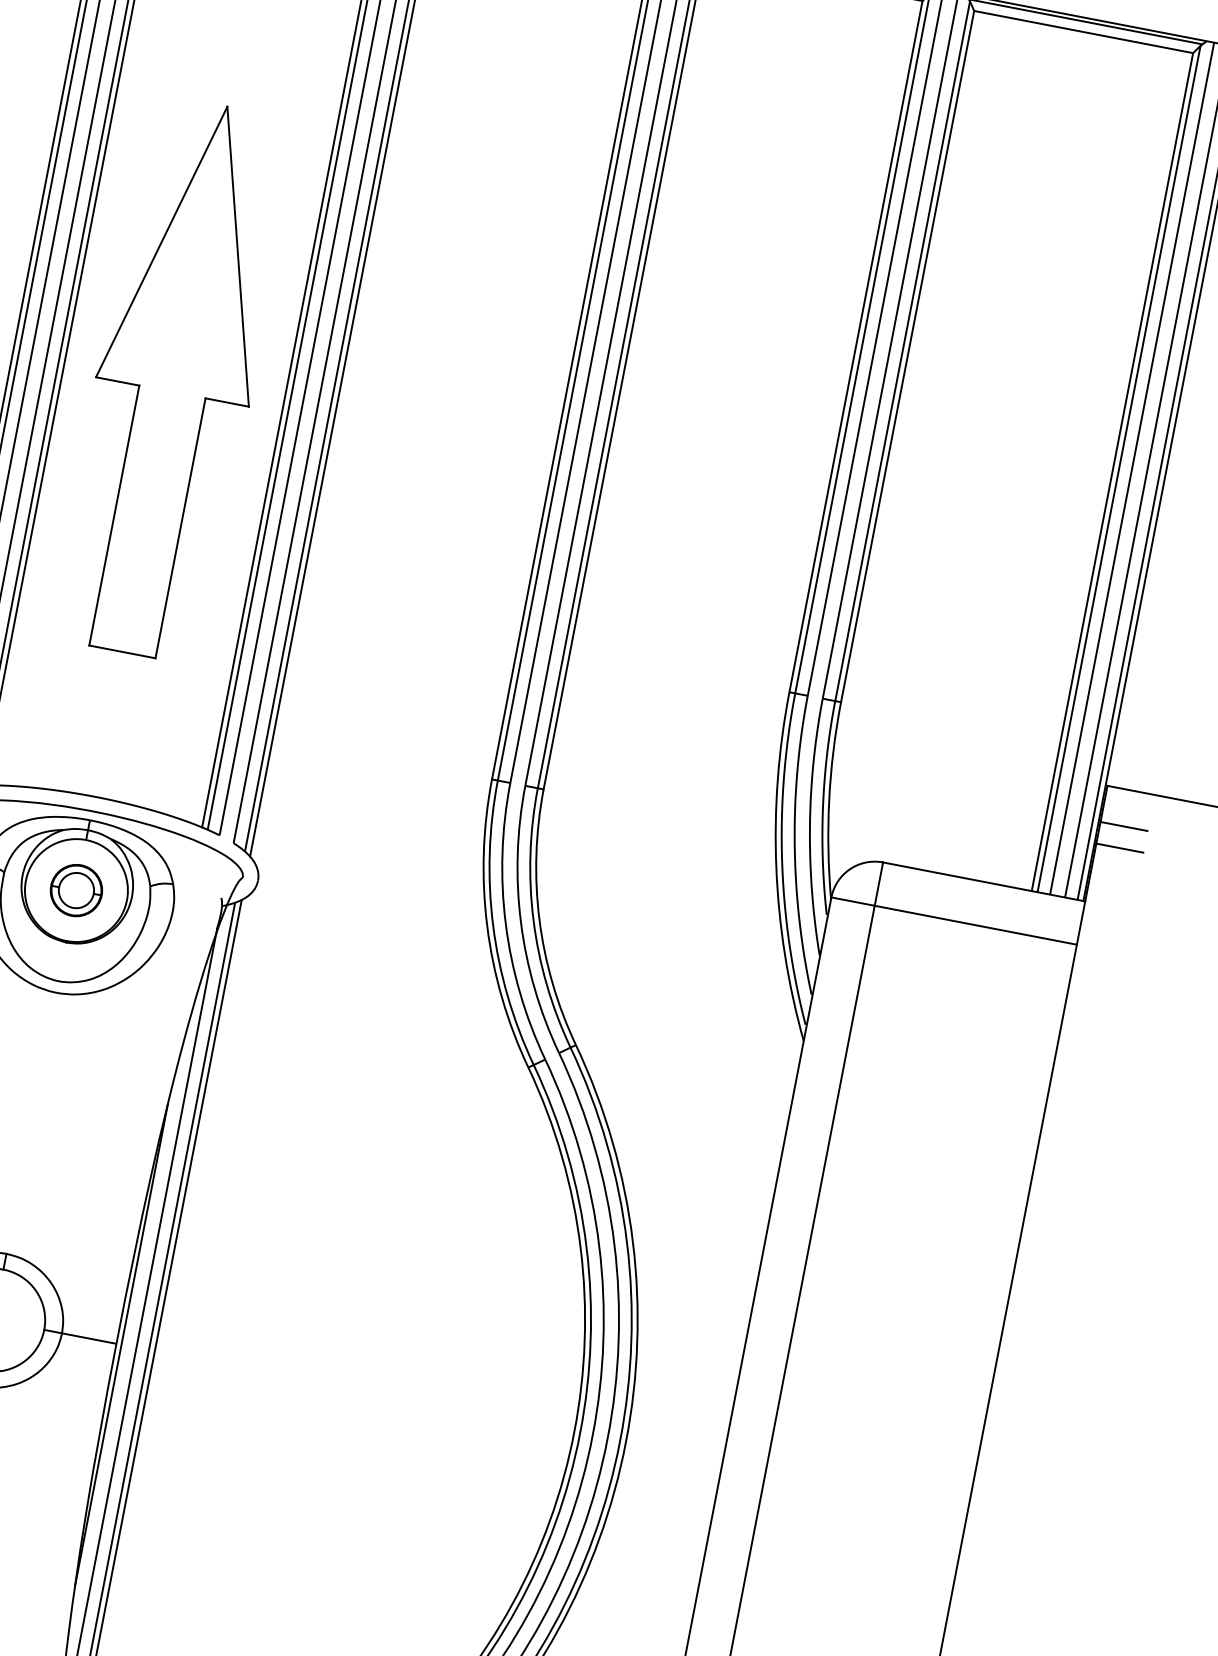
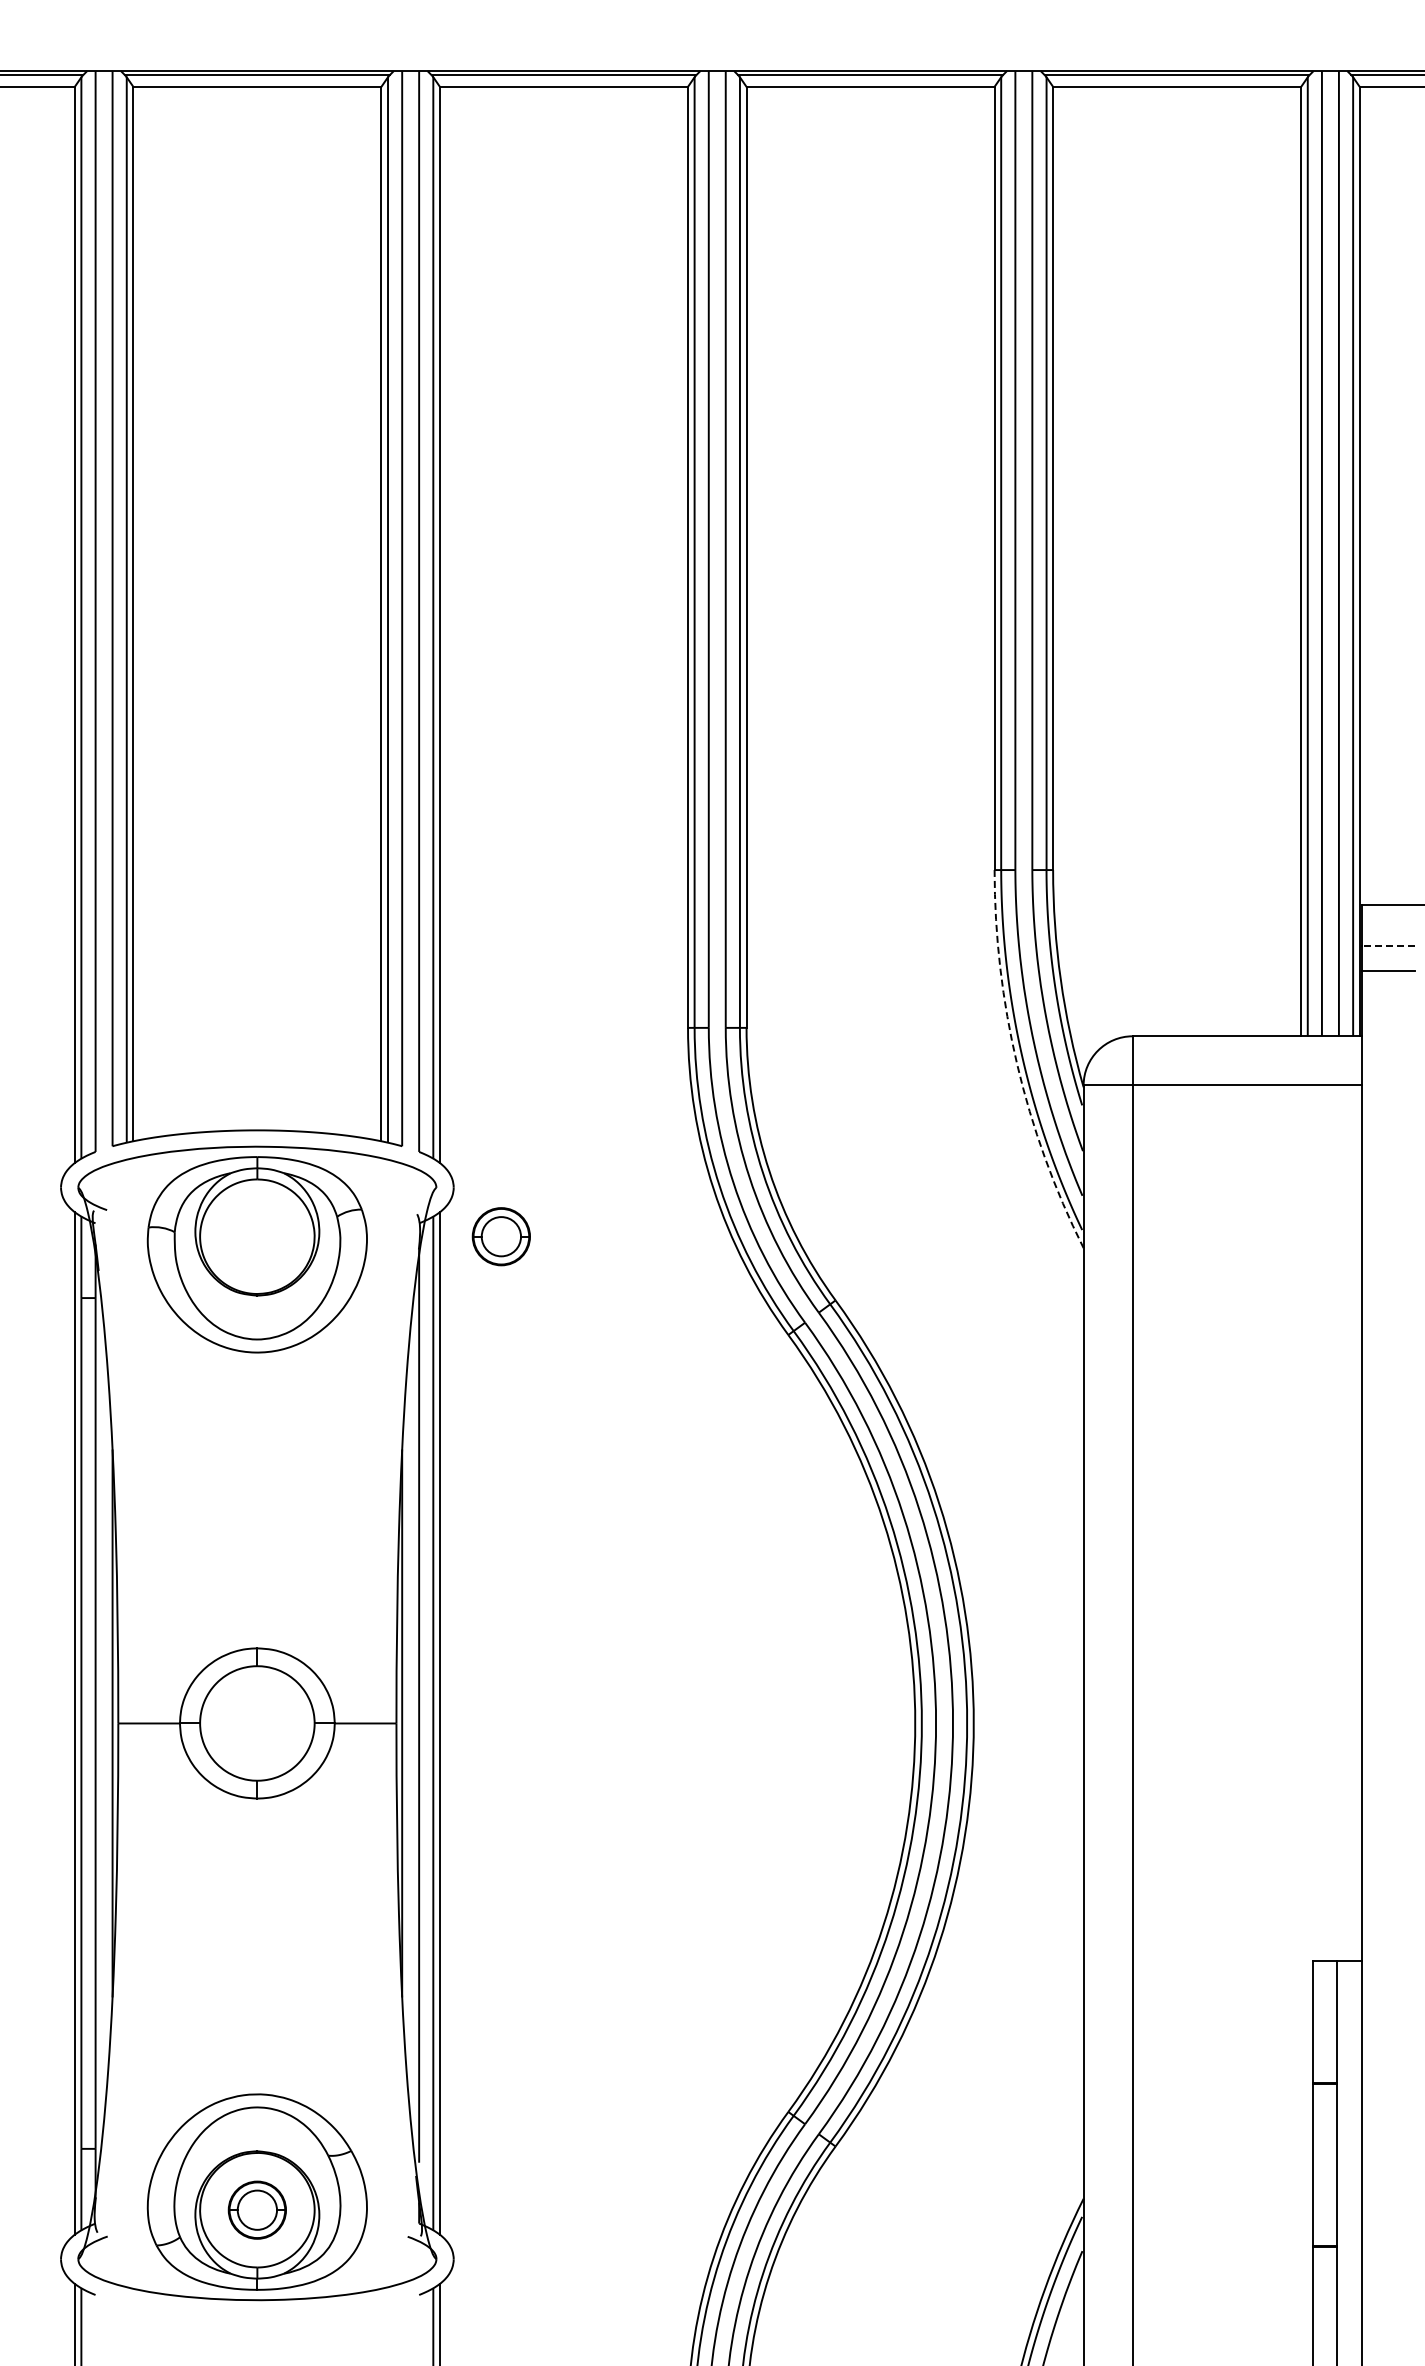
part: (174, 378) -> (256, 656), removed
line: (1124, 826) -> (1388, 946), solid -> dashed
arc: (776, 867) -> (1017, 1064), solid -> dashed
part: (75, 890) -> (500, 1236), moved

